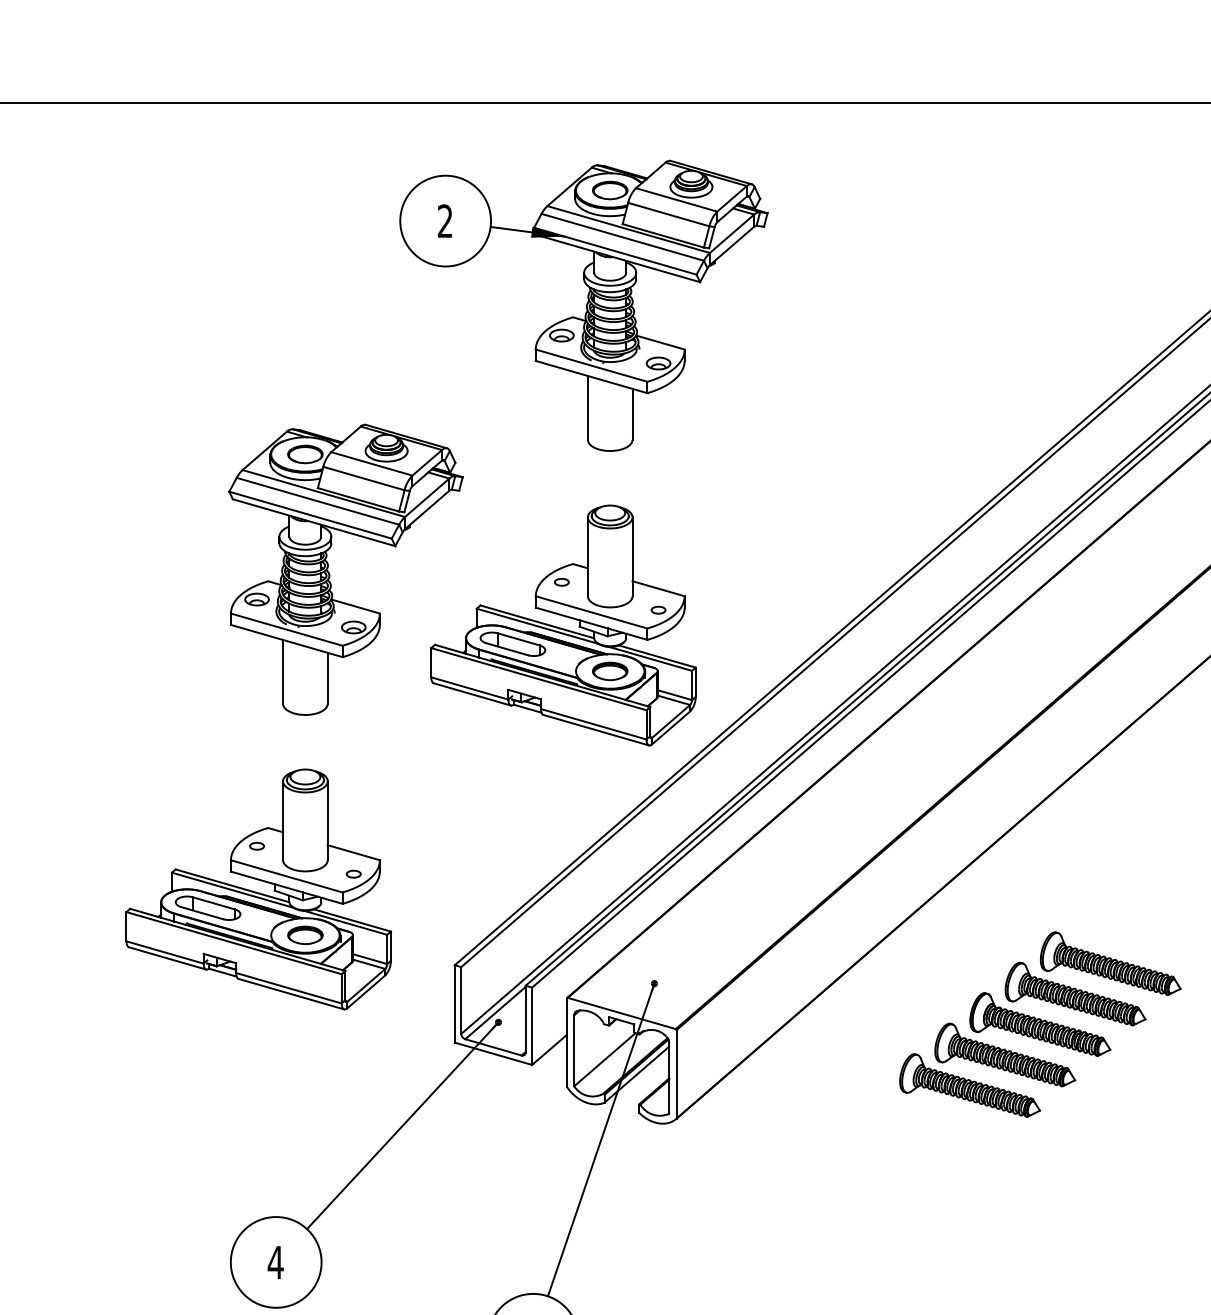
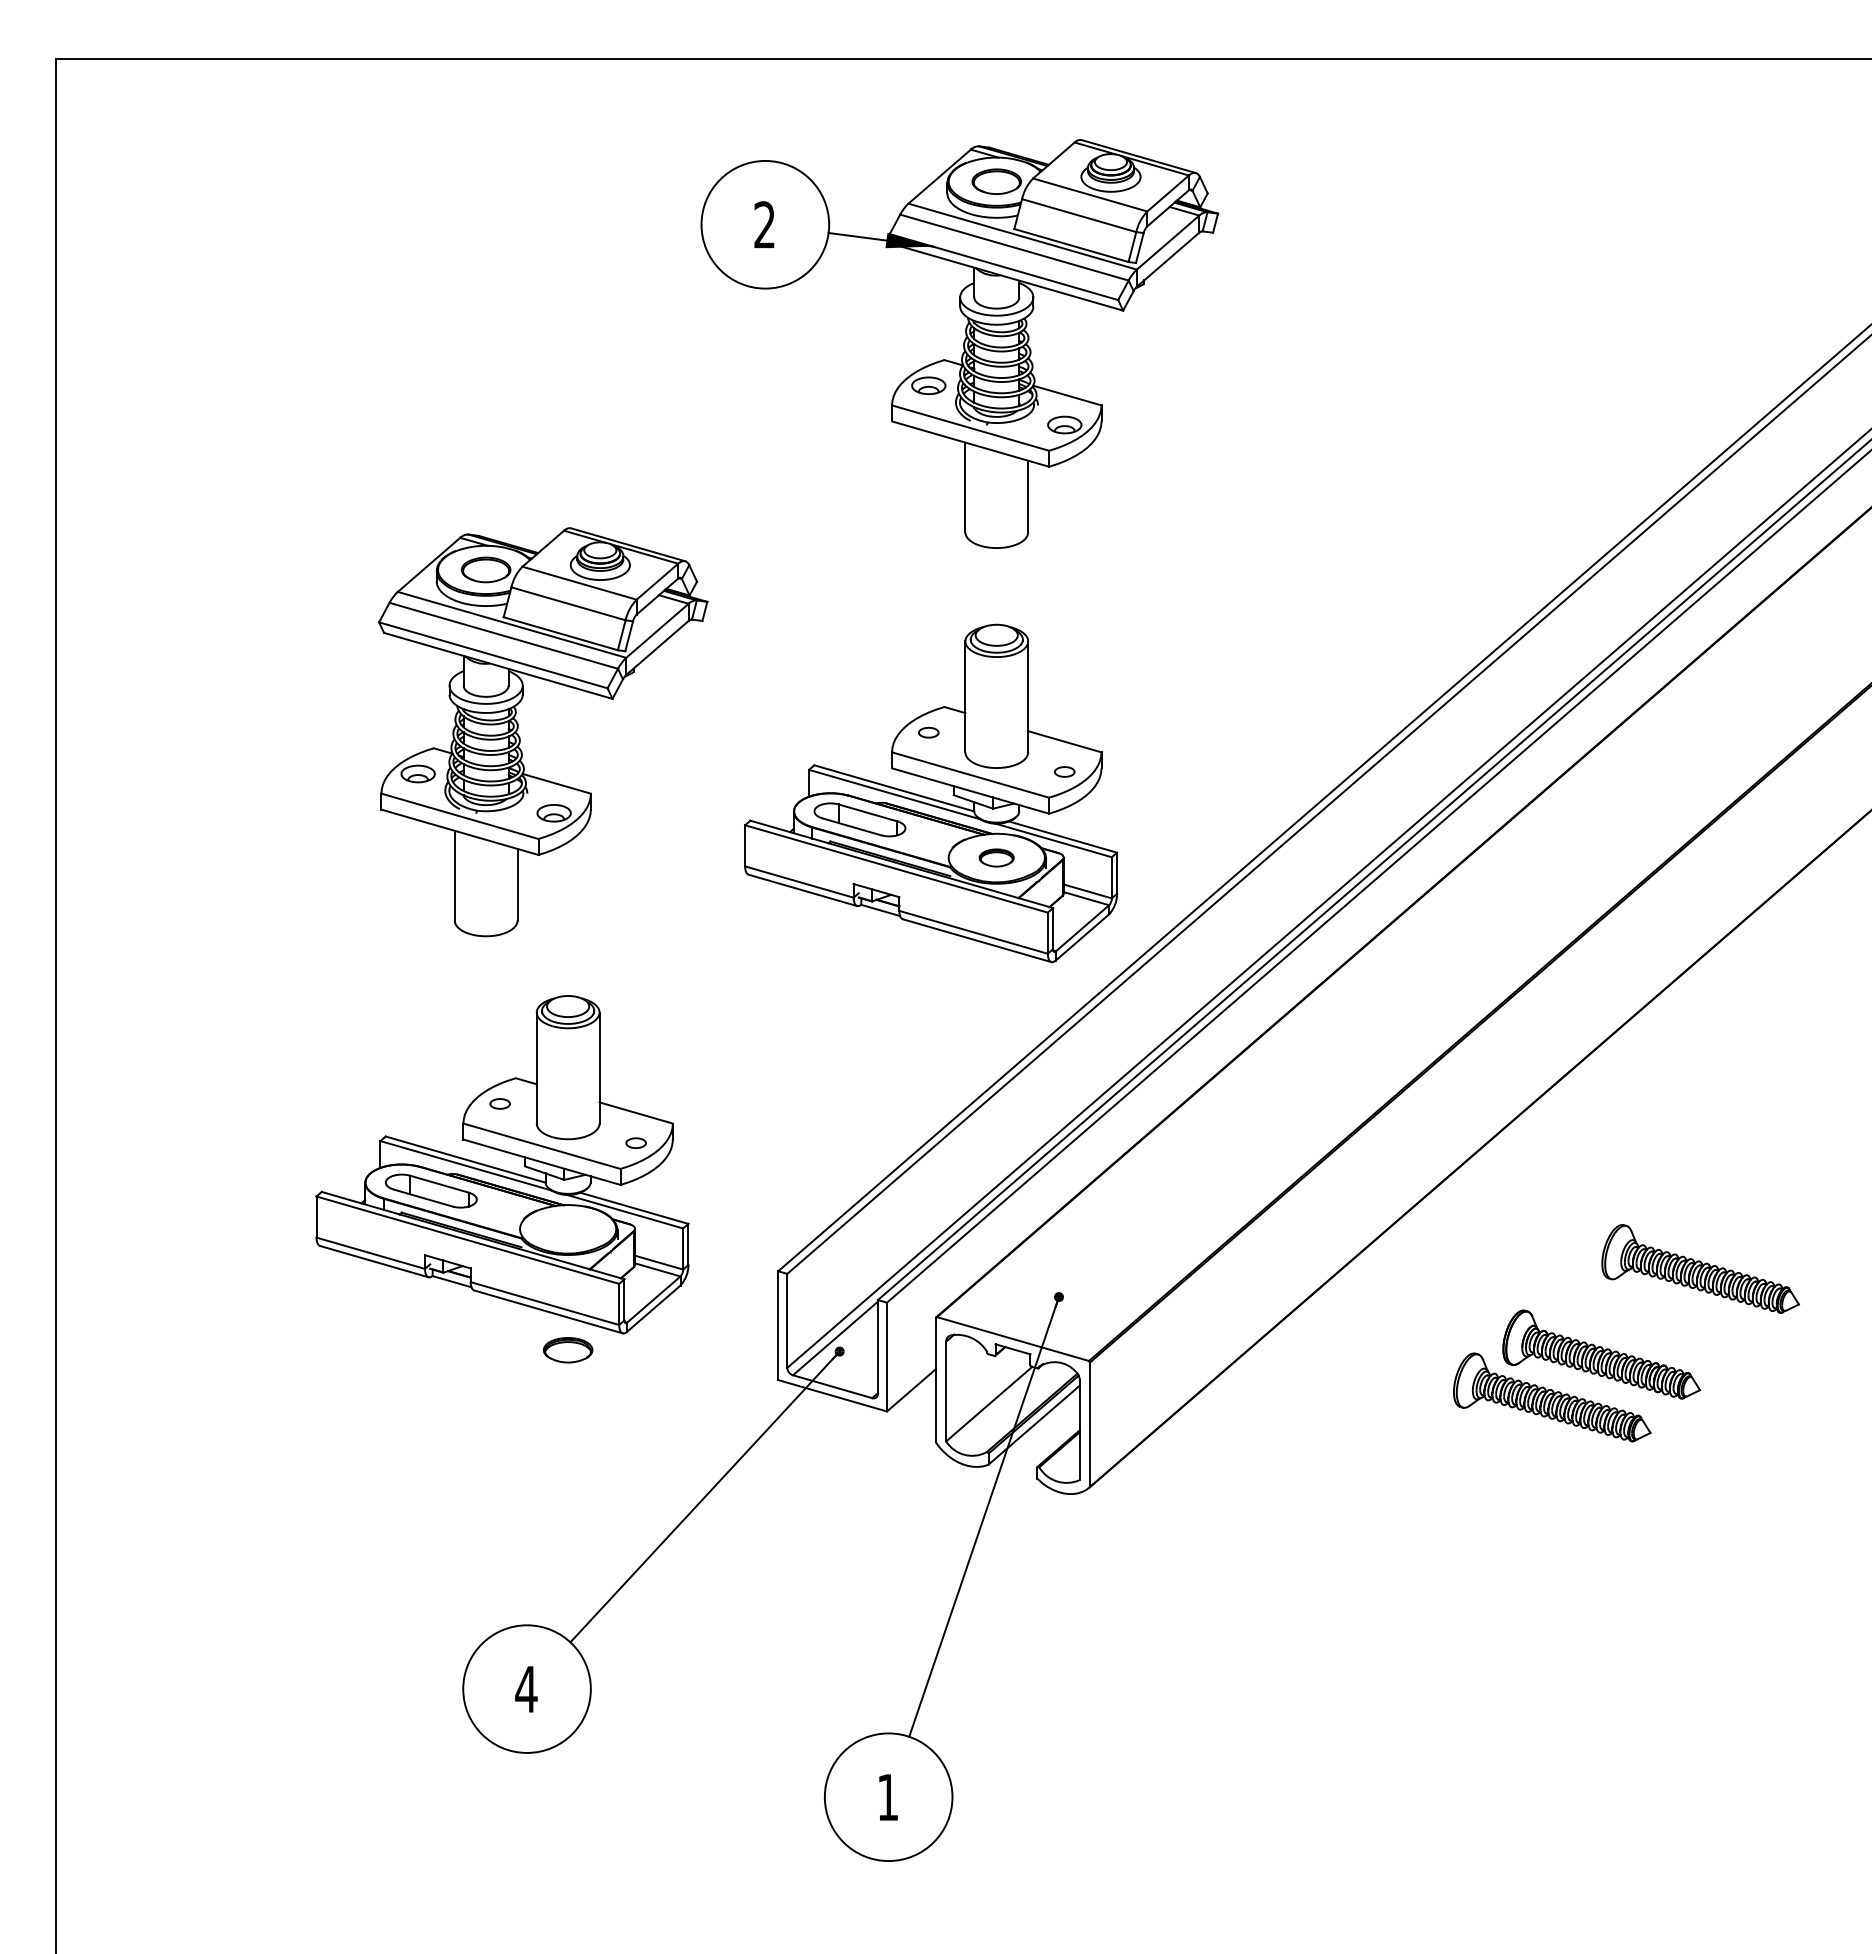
part: (329, 573) -> (520, 737), moved
part: (610, 671) -> (996, 857), size x0.7
part: (304, 935) -> (567, 1350), moved
part: (1075, 993) -> (1651, 1311), removed
part: (969, 1085) -> (1502, 1440), removed

